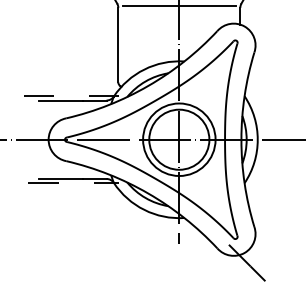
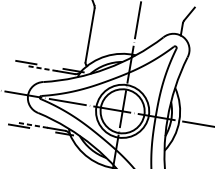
line: (178, 5) -> (138, 14), removed
line: (61, 100) -> (42, 68), solid -> dashed
line: (61, 178) -> (32, 124), solid -> dashed

